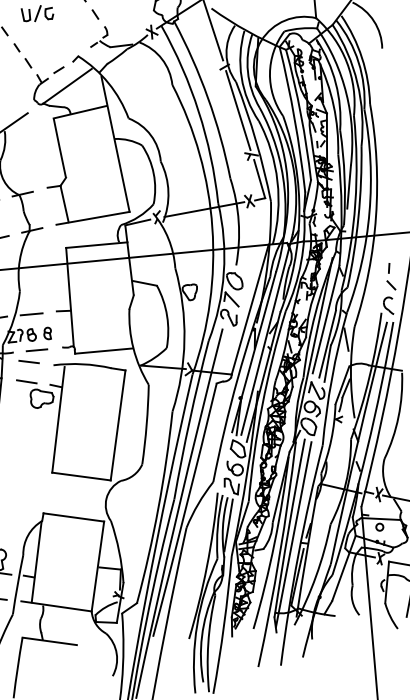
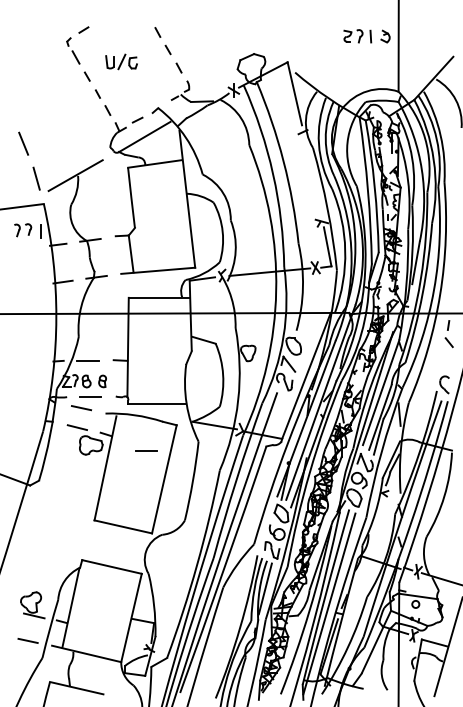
line: (238, 110) -> (312, 176), removed
part: (389, 277) -> (448, 334), moved
line: (97, 398) -> (146, 450), added

